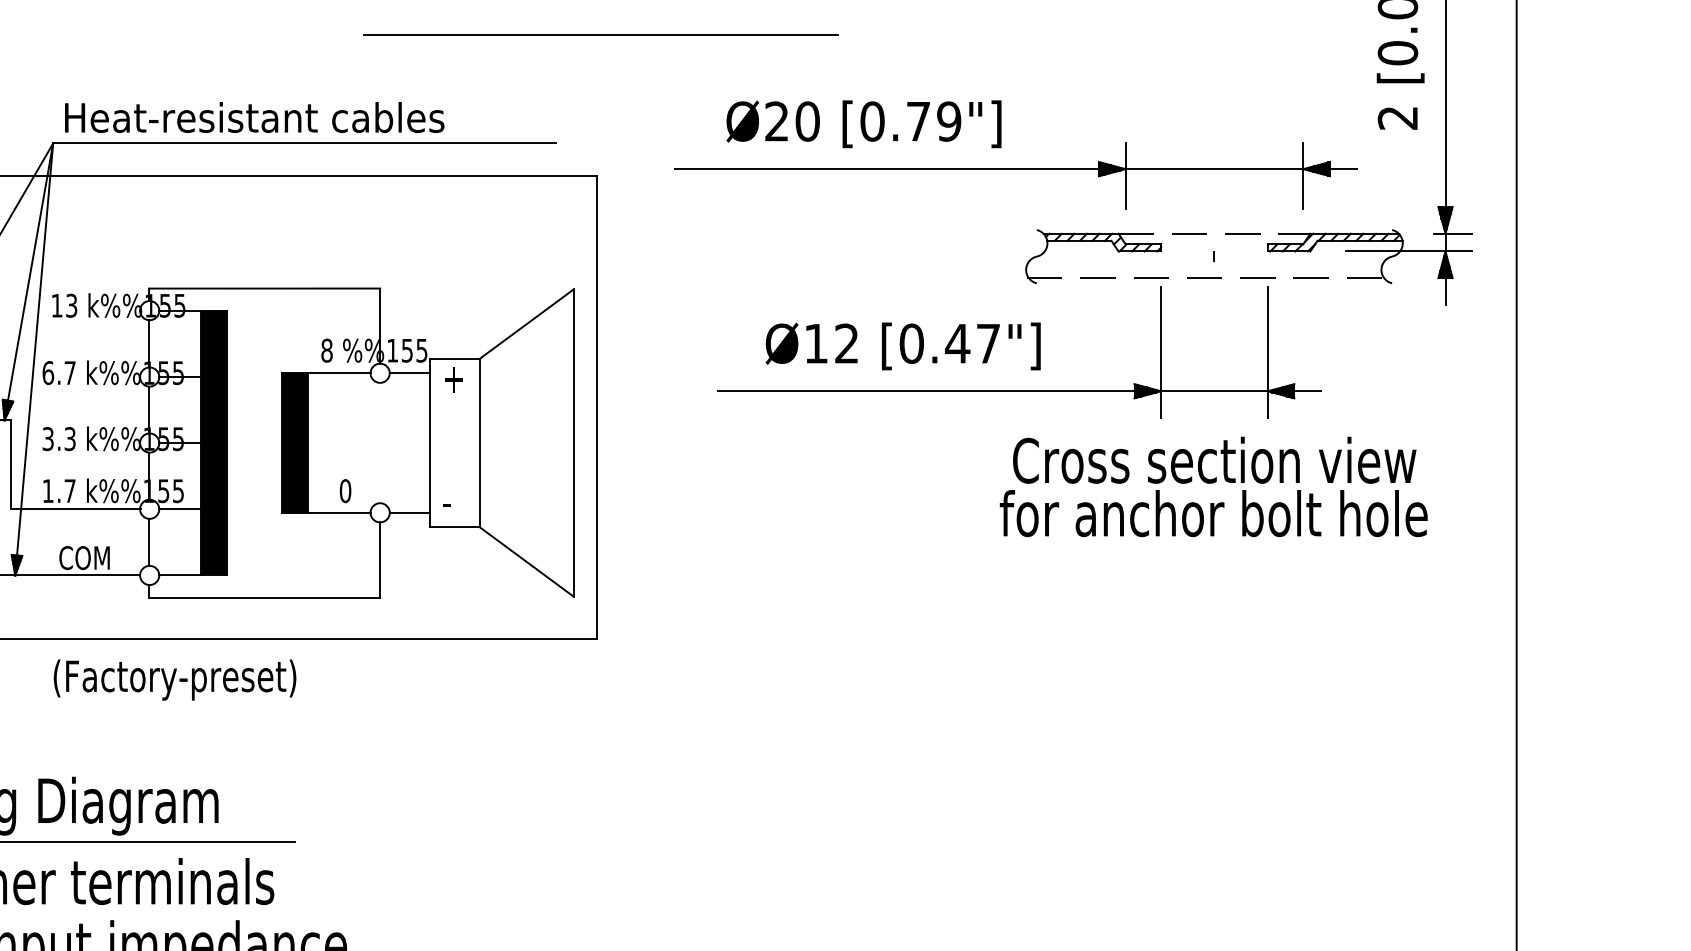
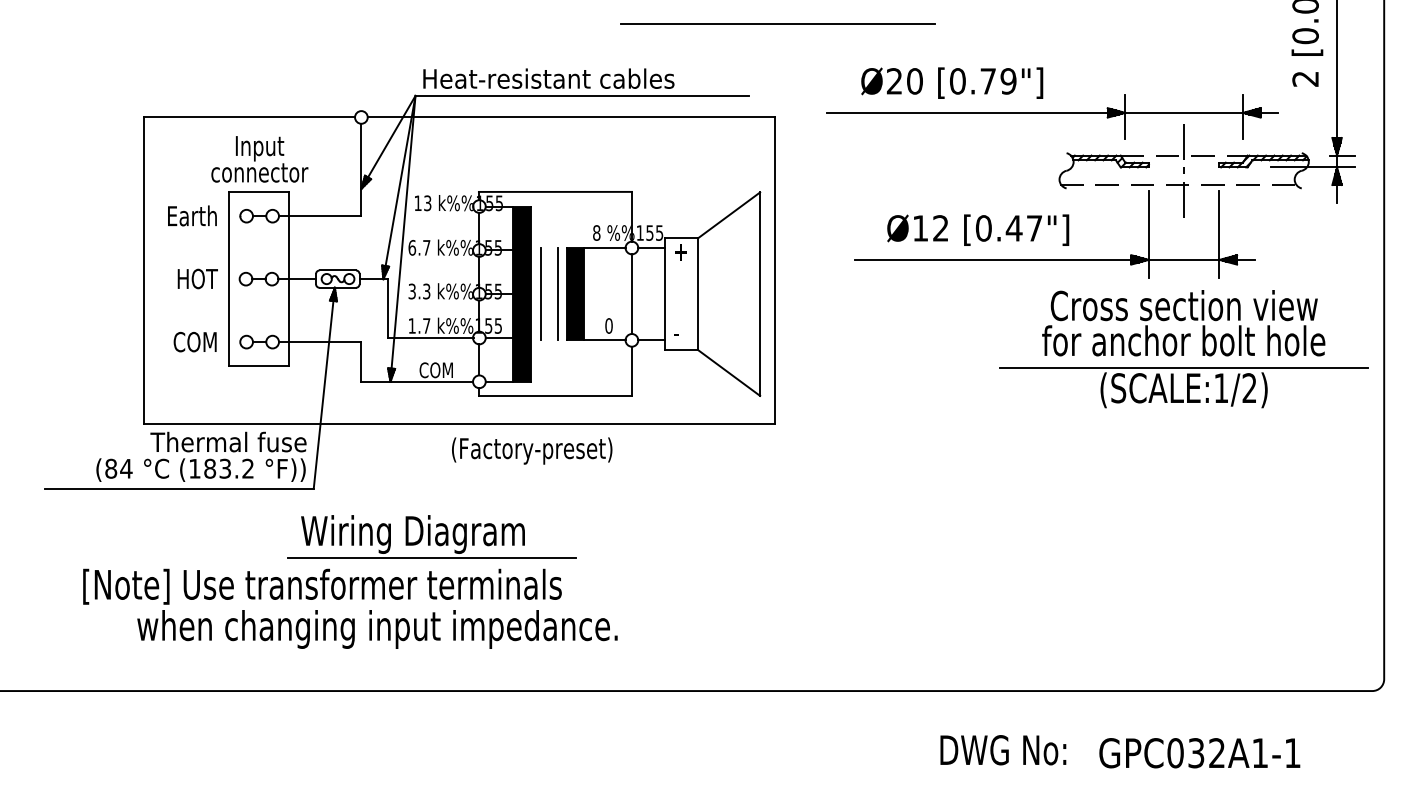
line: (1214, 212) -> (1184, 141), added
line: (1214, 300) -> (1184, 199), added
line: (242, 443) -> (540, 294), added
line: (267, 443) -> (557, 294), added
line: (379, 443) -> (631, 294), added
part: (1213, 584) -> (1183, 387), added
text: (175, 679) -> (532, 450), moved

